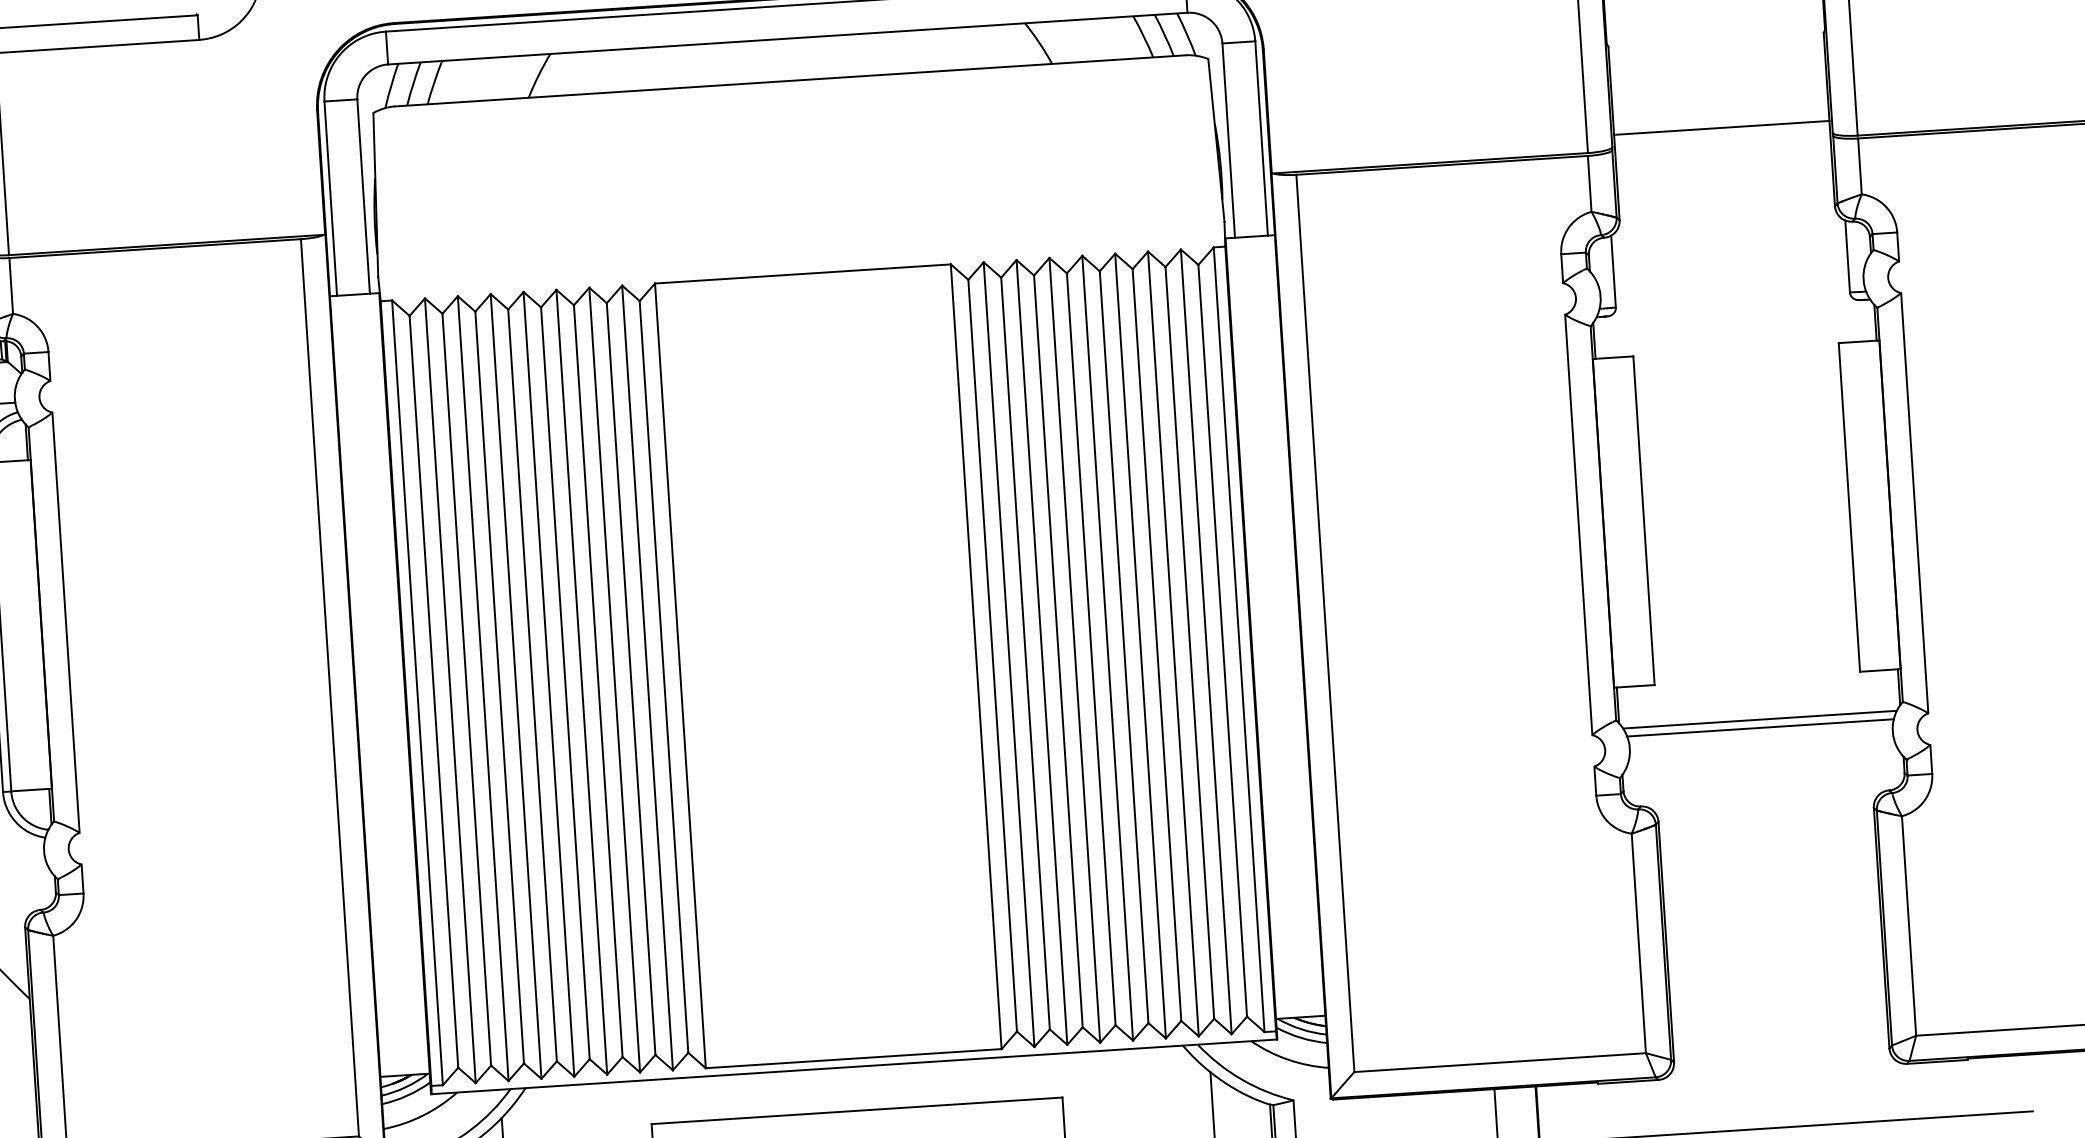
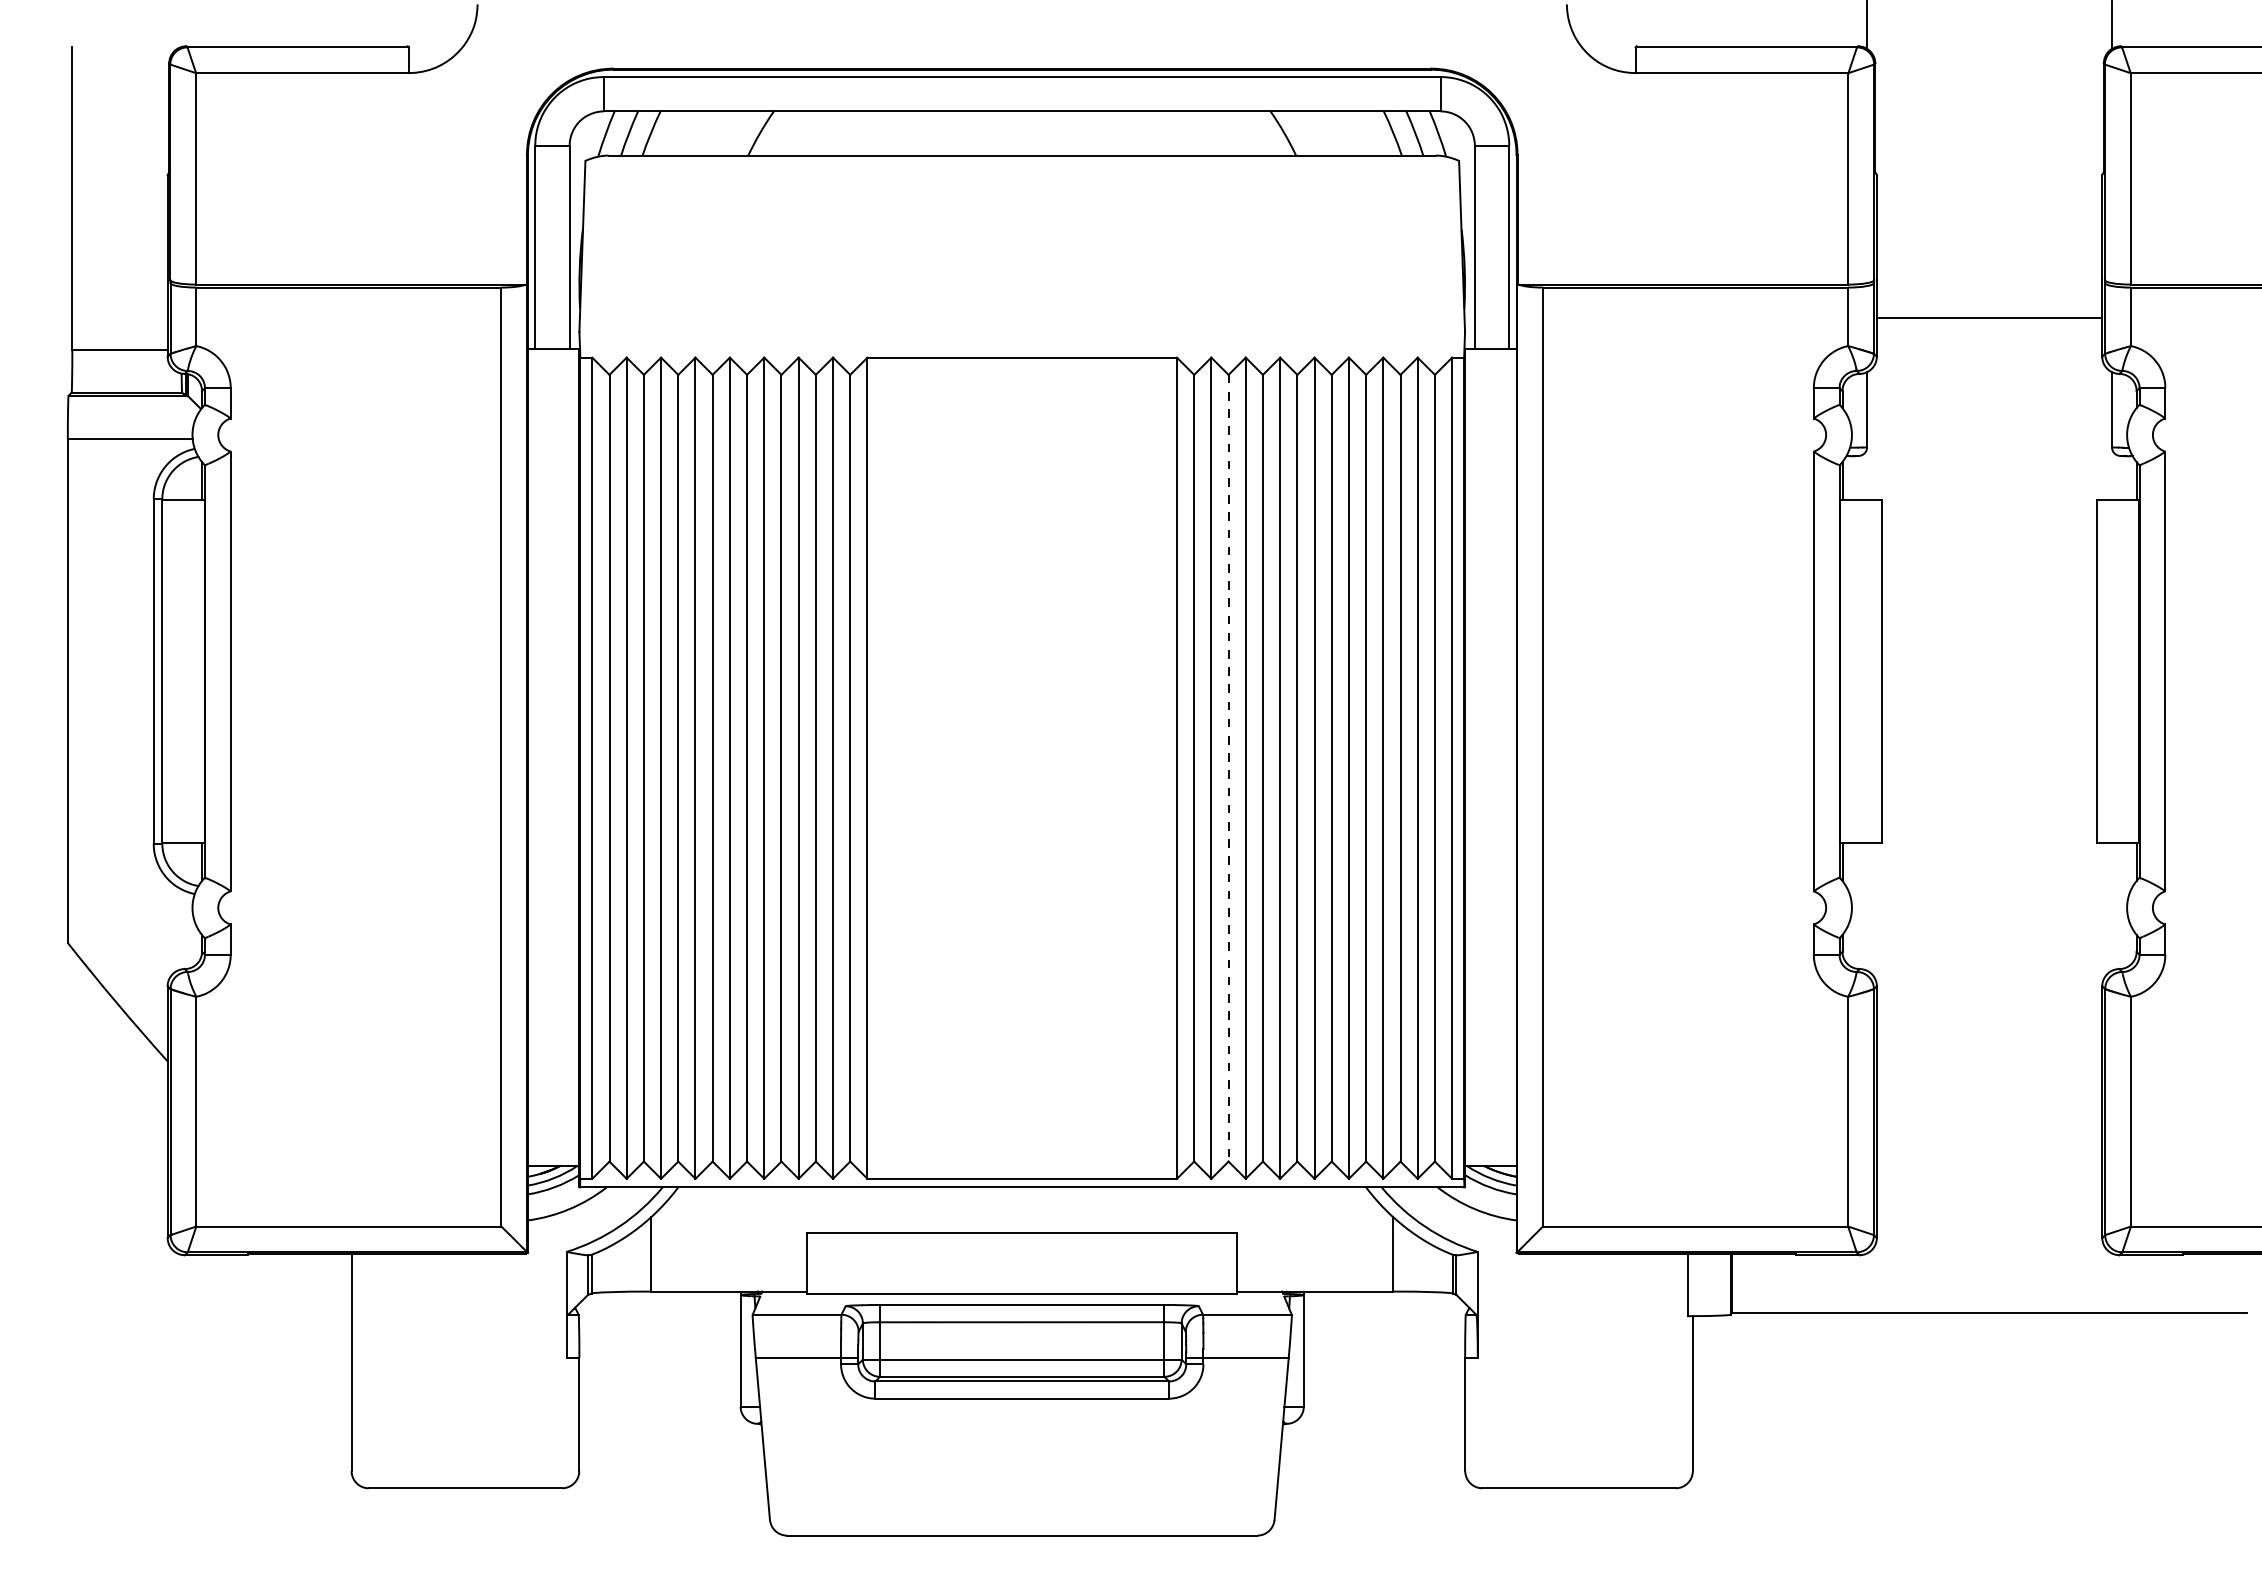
line: (1721, 128) -> (1989, 318), moved
line: (1025, 653) -> (1228, 768), solid -> dashed
line: (1759, 719) -> (1989, 886), removed
line: (1760, 728) -> (1989, 895), removed

